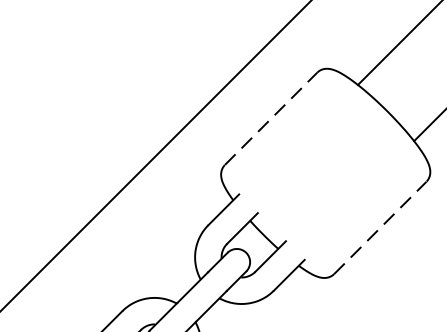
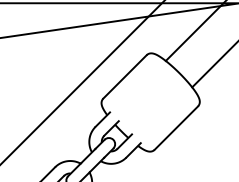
line: (272, 118) -> (125, 76), dashed -> solid
line: (380, 228) -> (176, 128), dashed -> solid

